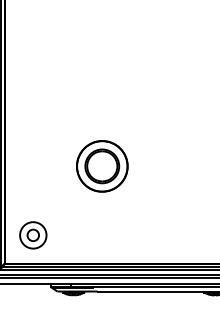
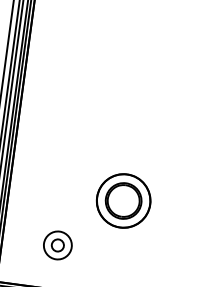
part: (102, 166) -> (123, 201), moved
part: (33, 235) -> (58, 245), moved

